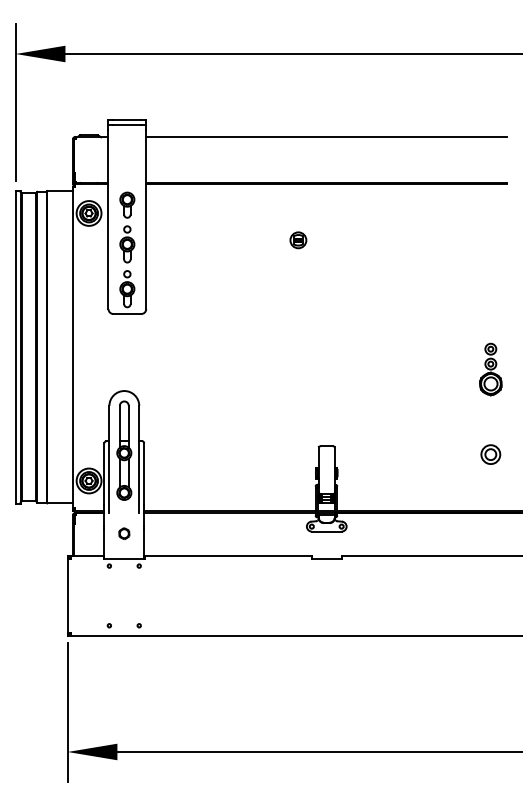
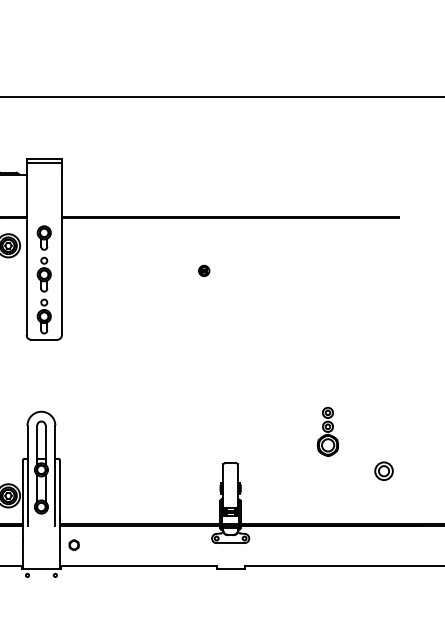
line: (326, 137) -> (230, 174), removed
part: (298, 240) -> (204, 271), size x0.7
part: (490, 369) -> (327, 431), moved
part: (124, 533) -> (74, 544), moved

